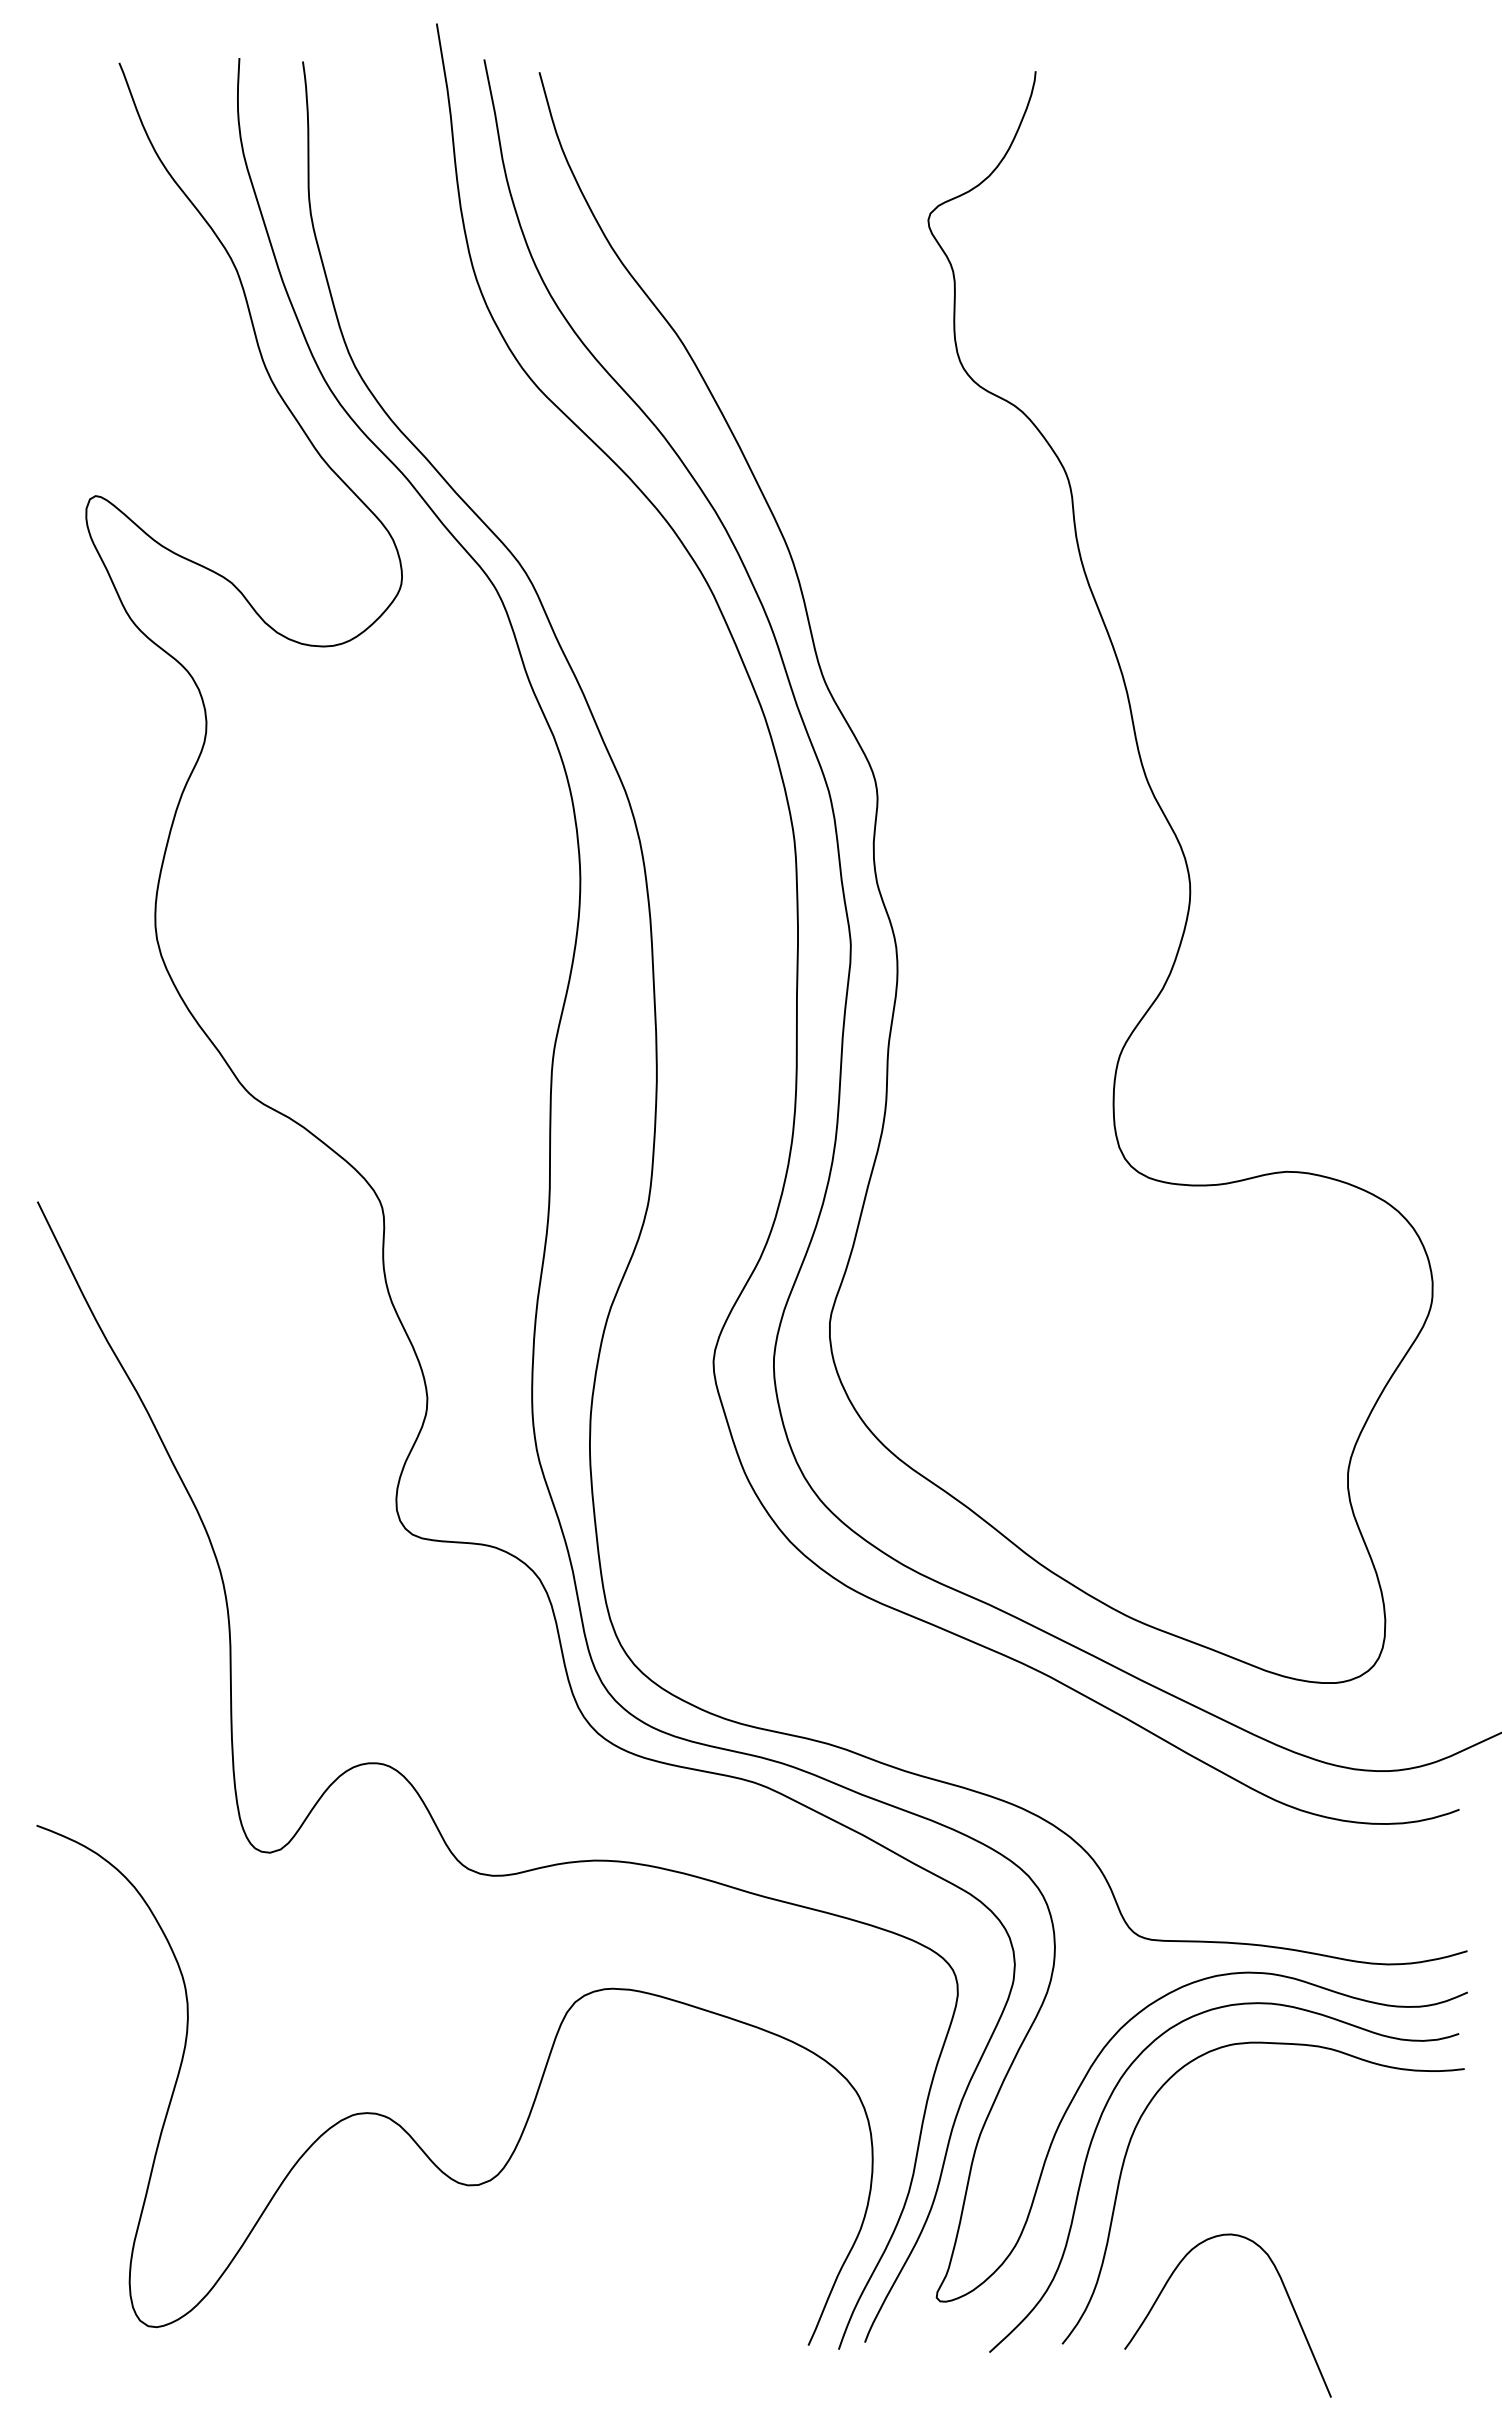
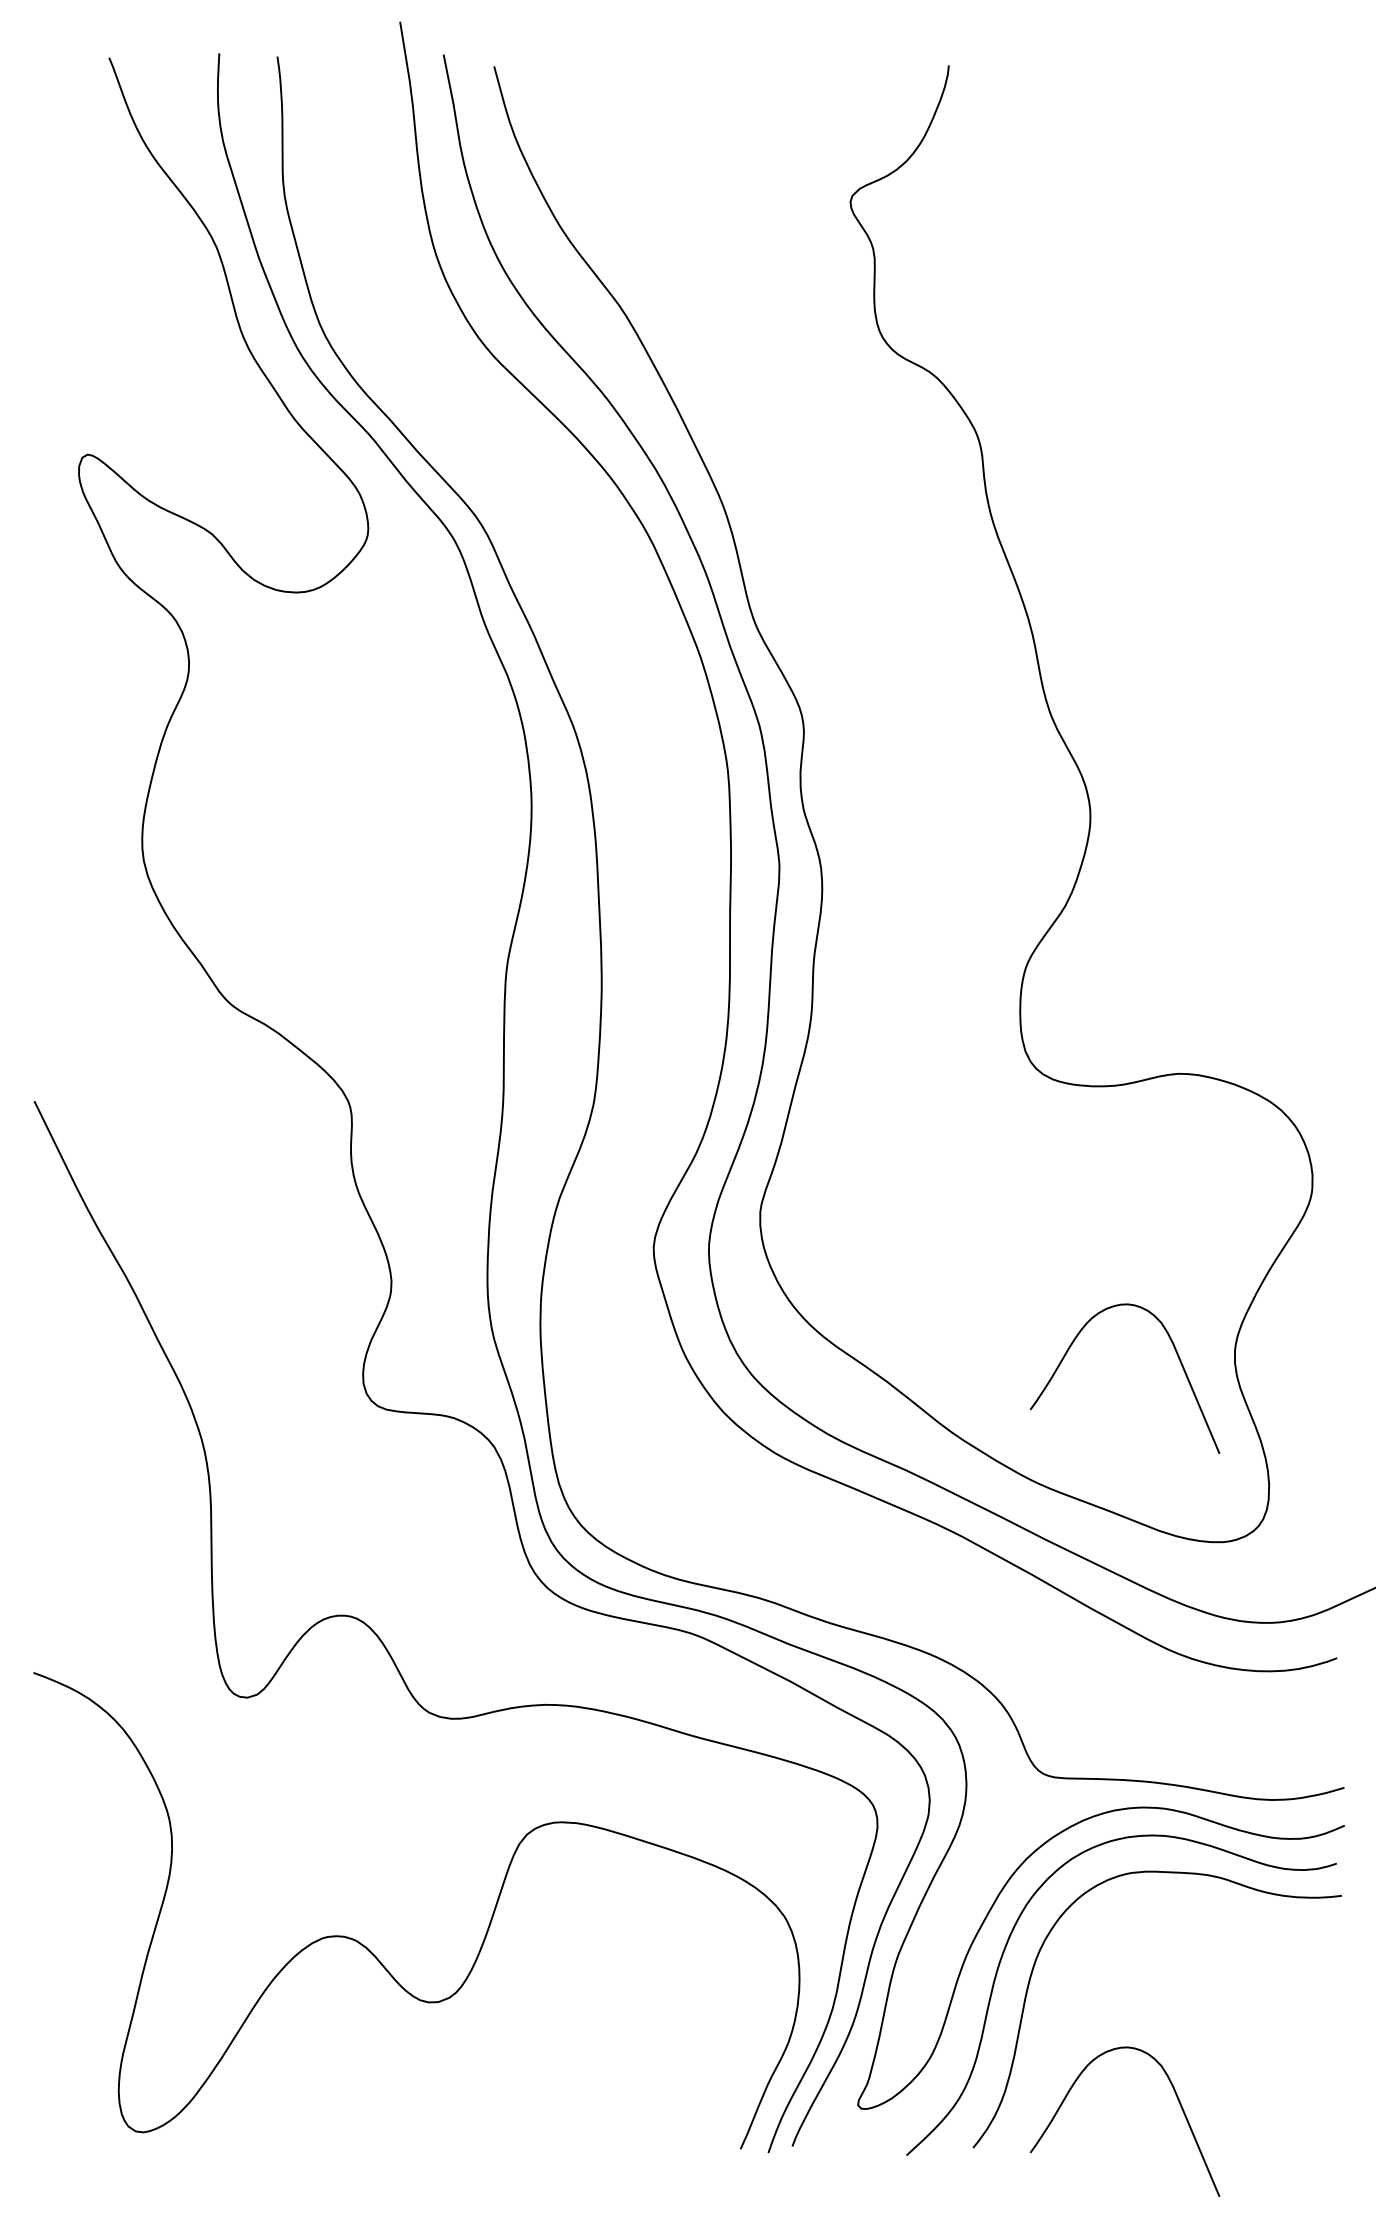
curve: (1285, 1481) -> (1177, 1357), added

